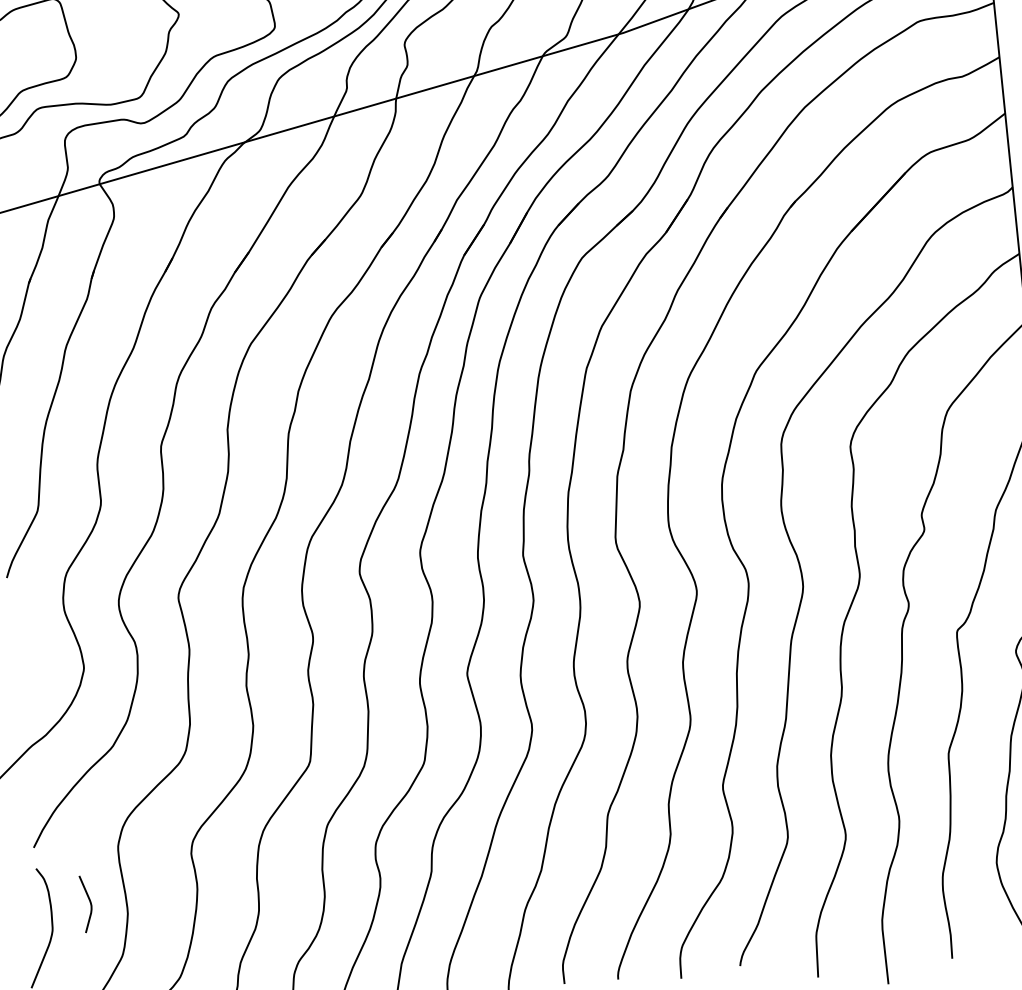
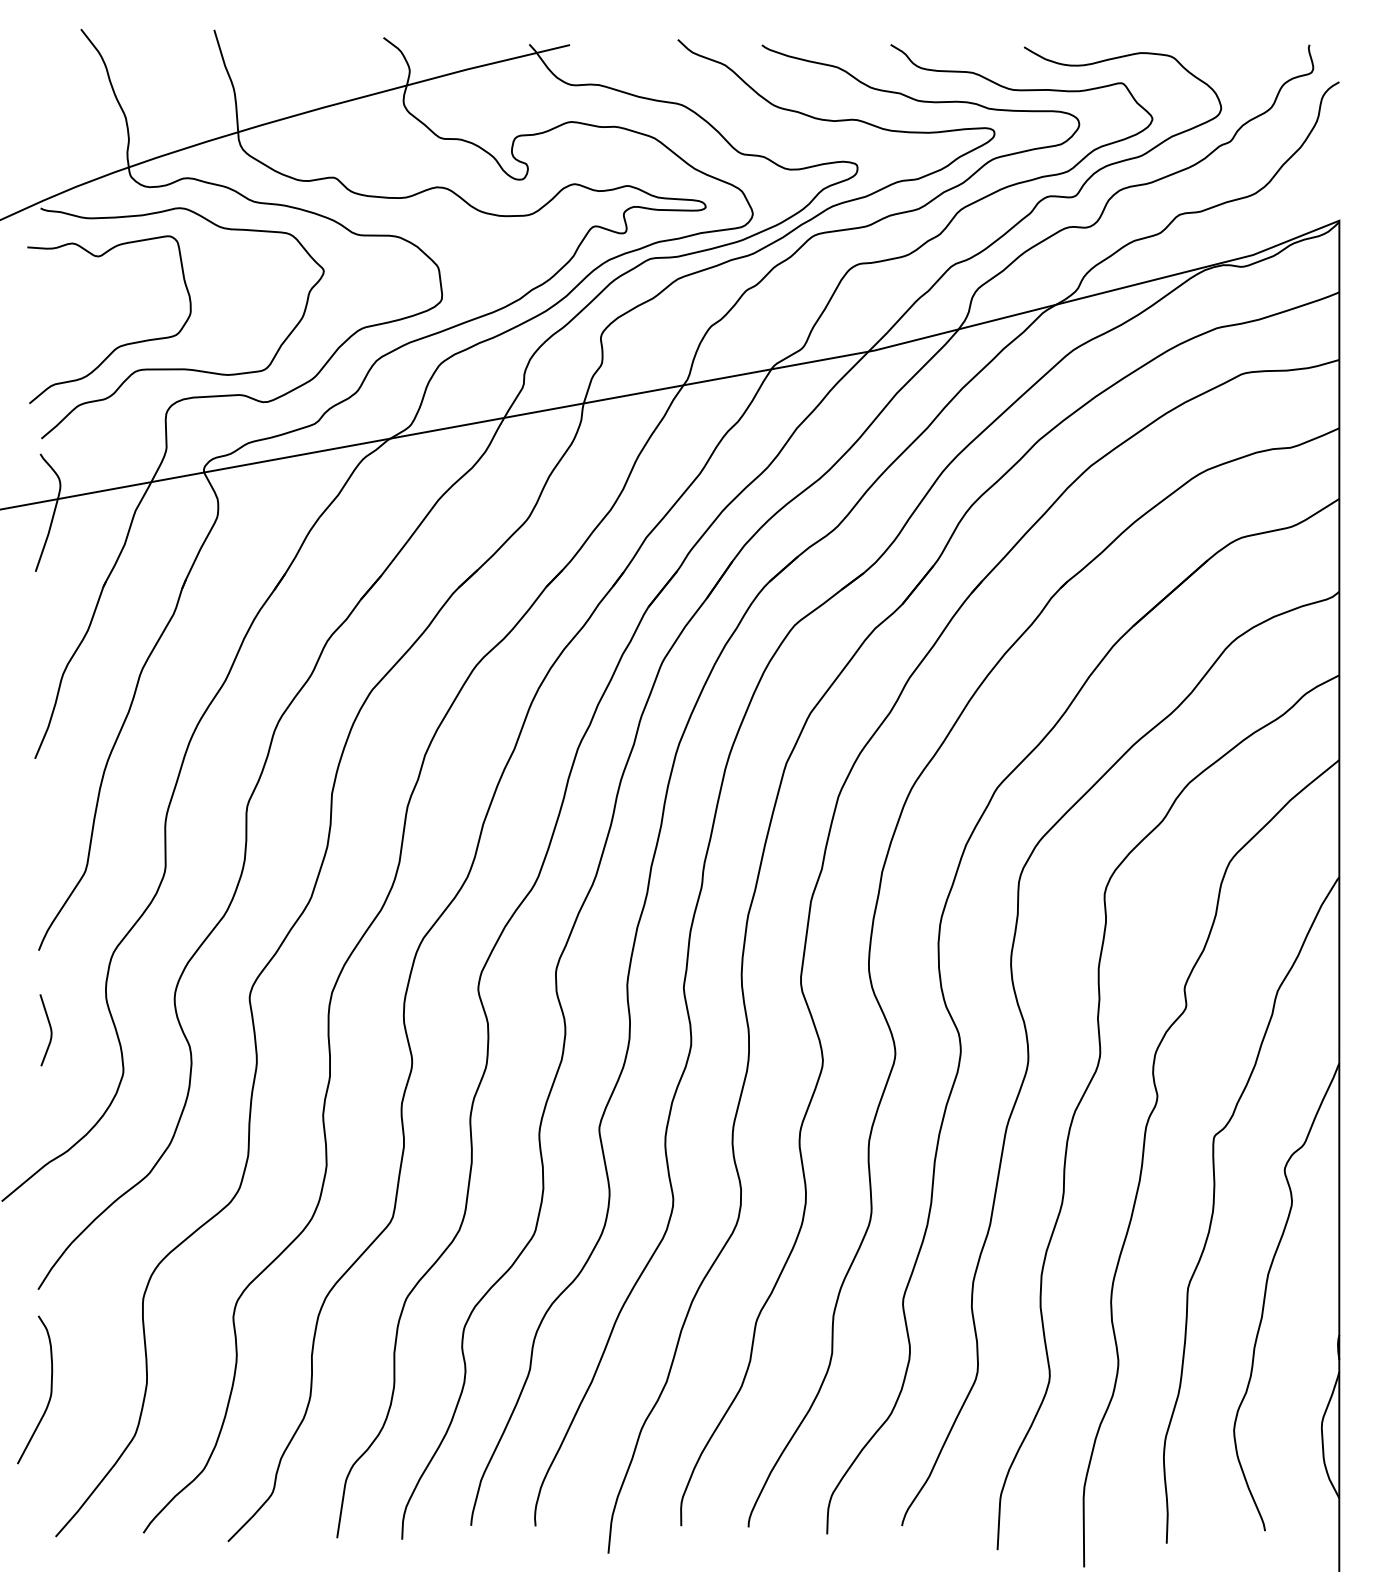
curve: (89, 901) -> (49, 1027), moved

